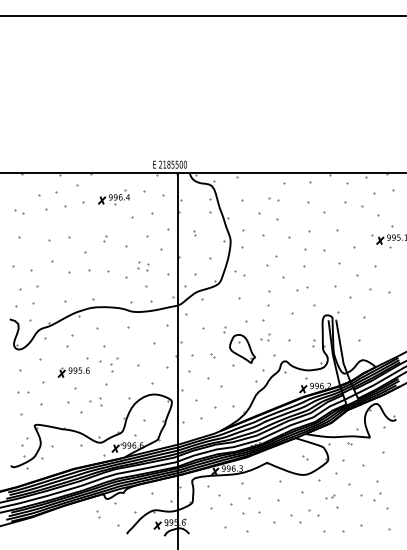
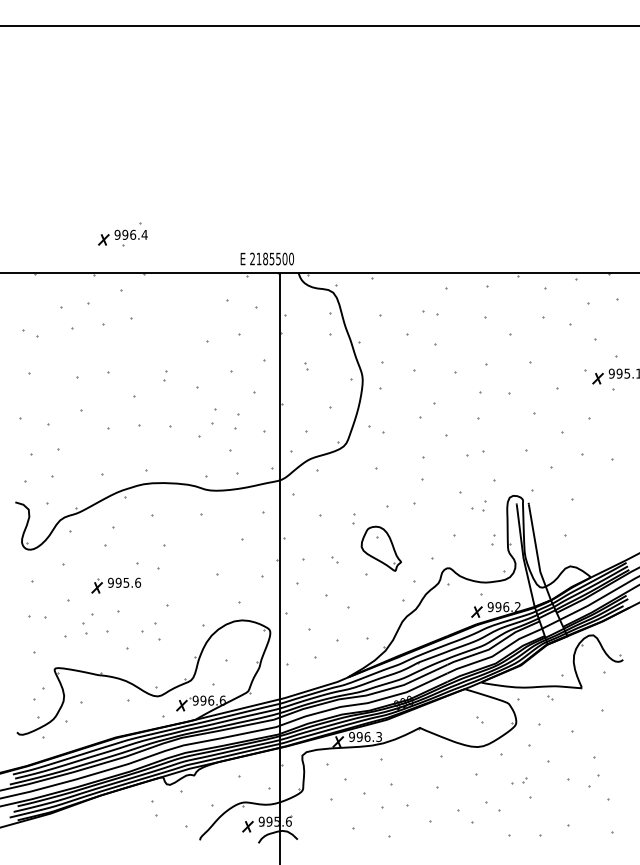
part: (113, 197) -> (121, 235), moved
part: (143, 266) -> (225, 419), size x1.6
part: (265, 337) -> (478, 505), moved
part: (114, 364) -> (88, 623), moved
part: (100, 401) -> (158, 631), size x1.6
part: (98, 514) -> (154, 809), size x1.6

